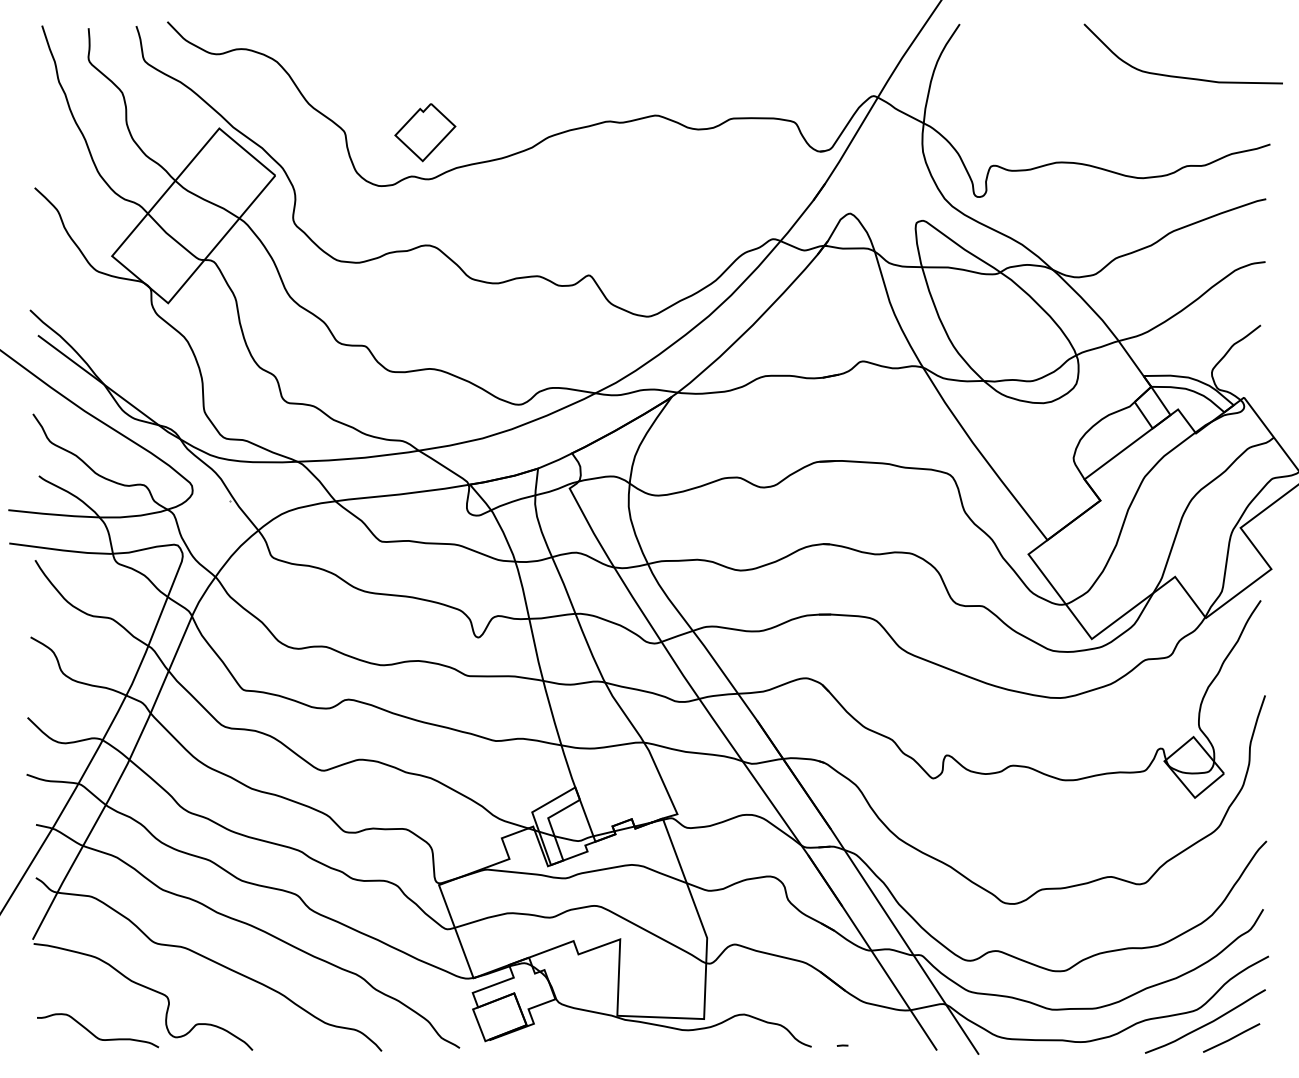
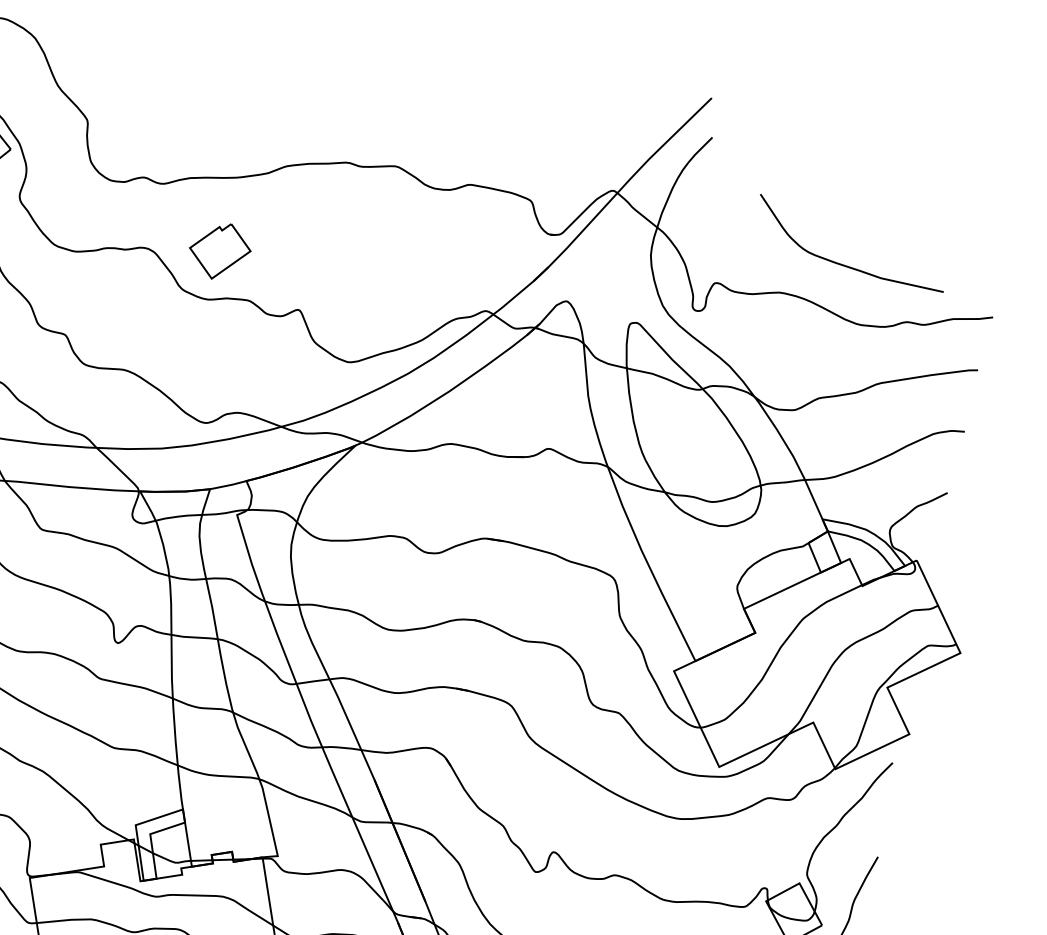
curve: (1182, 76) -> (846, 265), moved
part: (425, 132) -> (220, 251), moved

